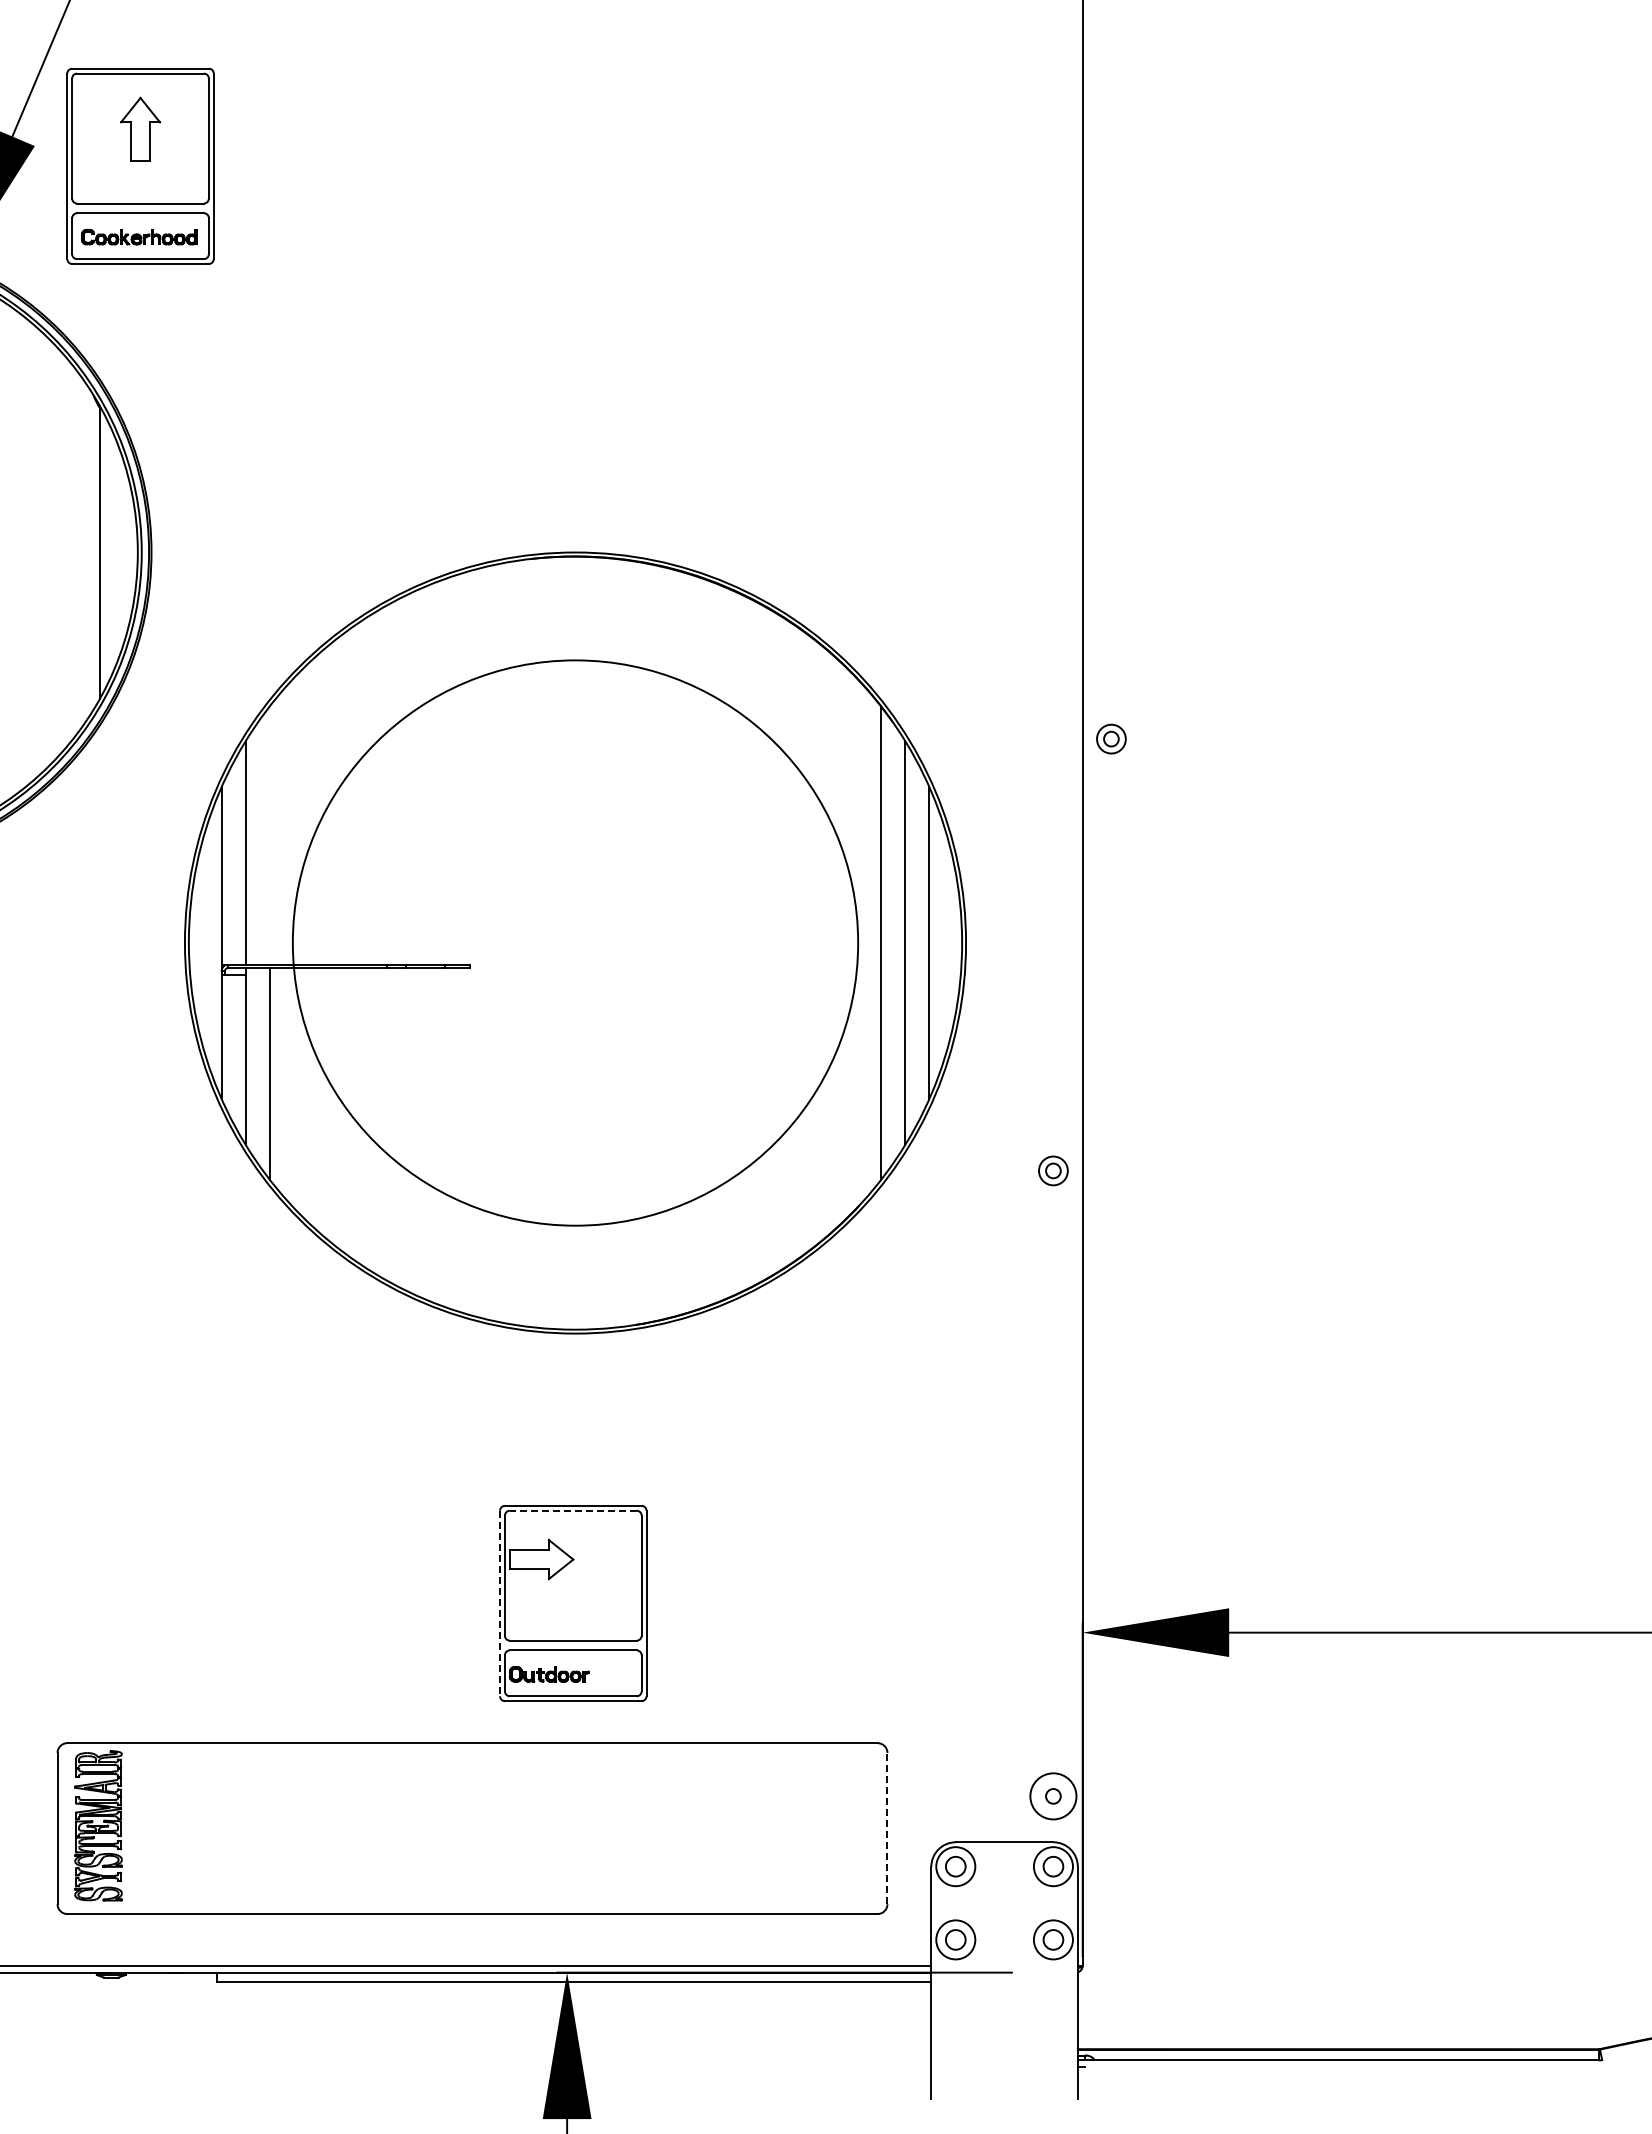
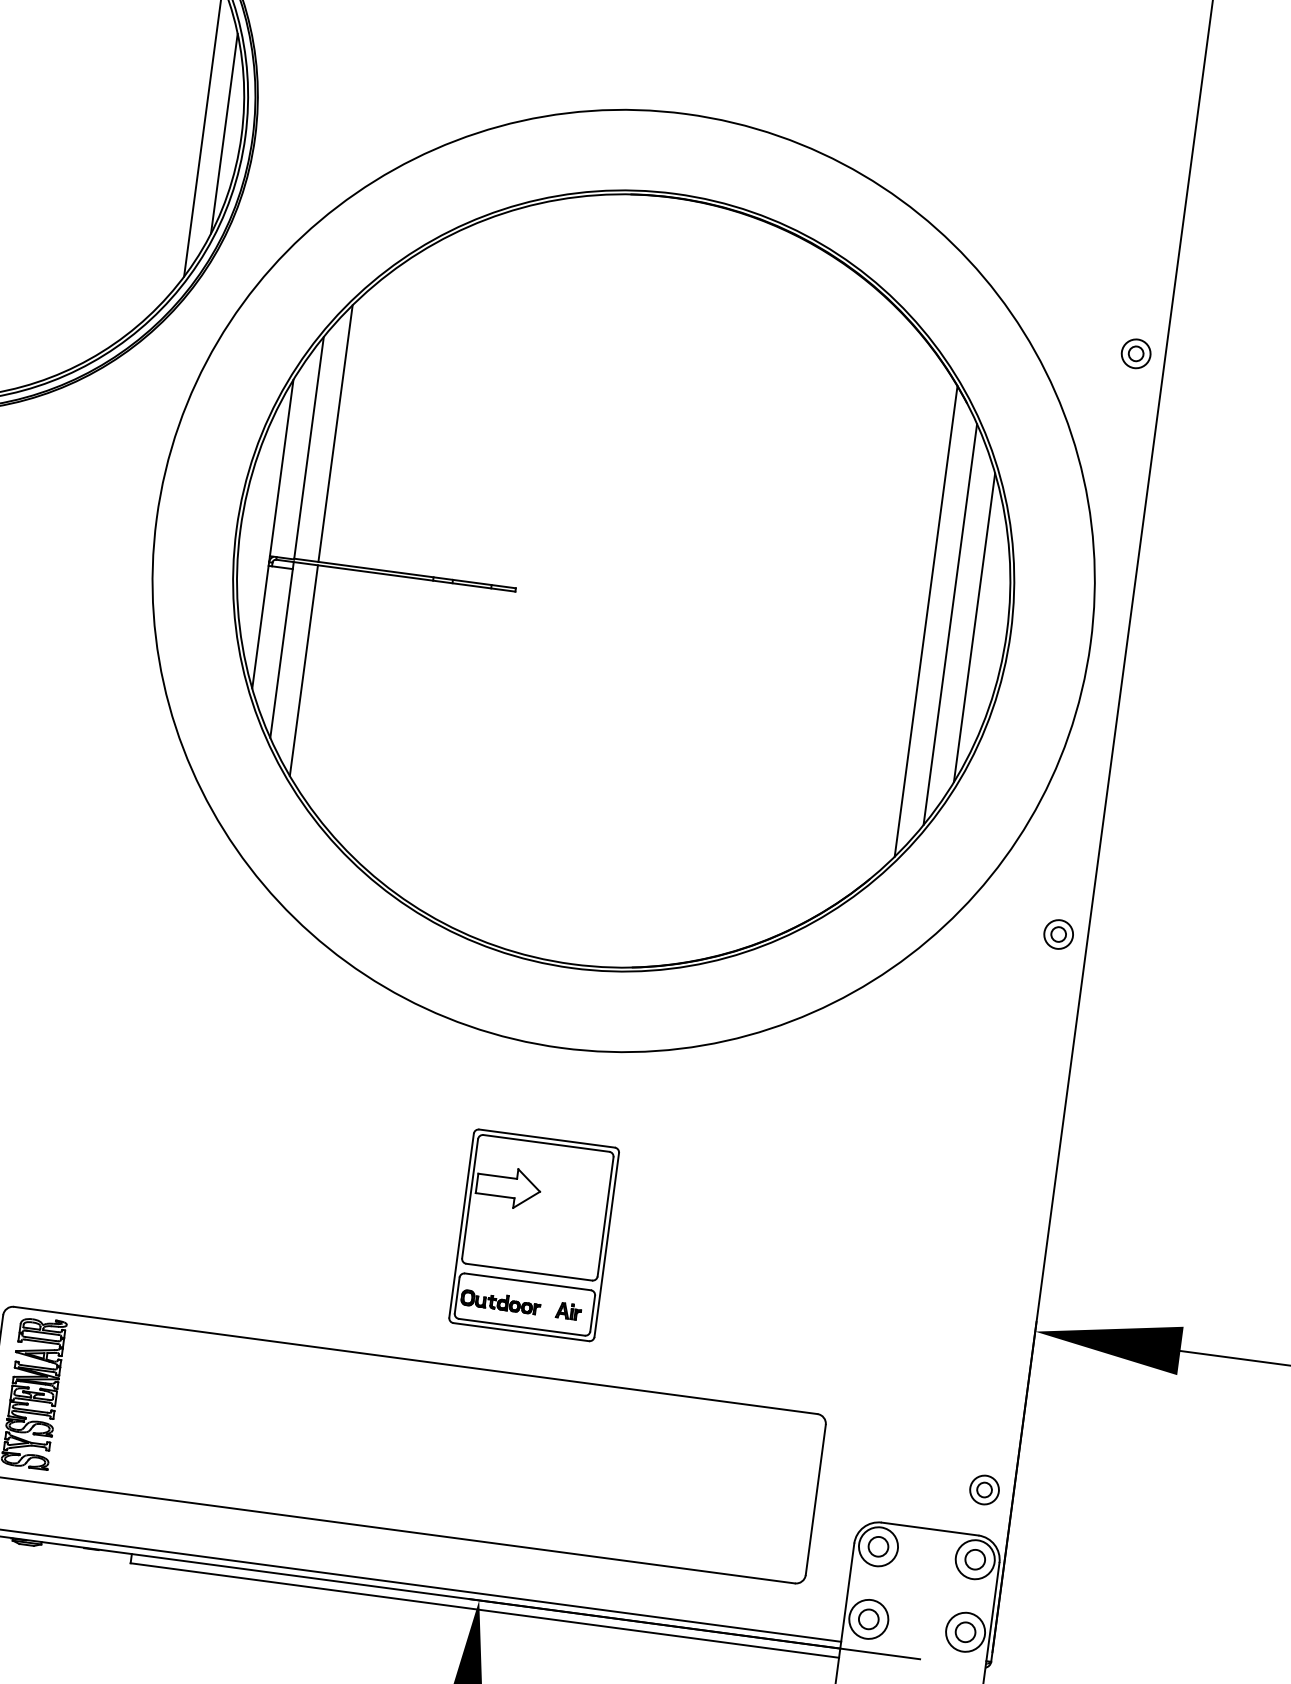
line: (120, 552) -> (224, 133), added
part: (1111, 738) -> (1136, 353), moved
line: (270, 834) -> (335, 433), added
circle: (575, 942) -> (623, 580), size x1.67
part: (1053, 1170) -> (1058, 934), moved
line: (572, 1510) -> (545, 1143), dashed -> solid
line: (500, 1603) -> (462, 1225), dashed -> solid
part: (617, 1674) -> (568, 1311), added
circle: (1053, 1795) -> (984, 1489), size x0.62
line: (887, 1828) -> (815, 1499), dashed -> solid

